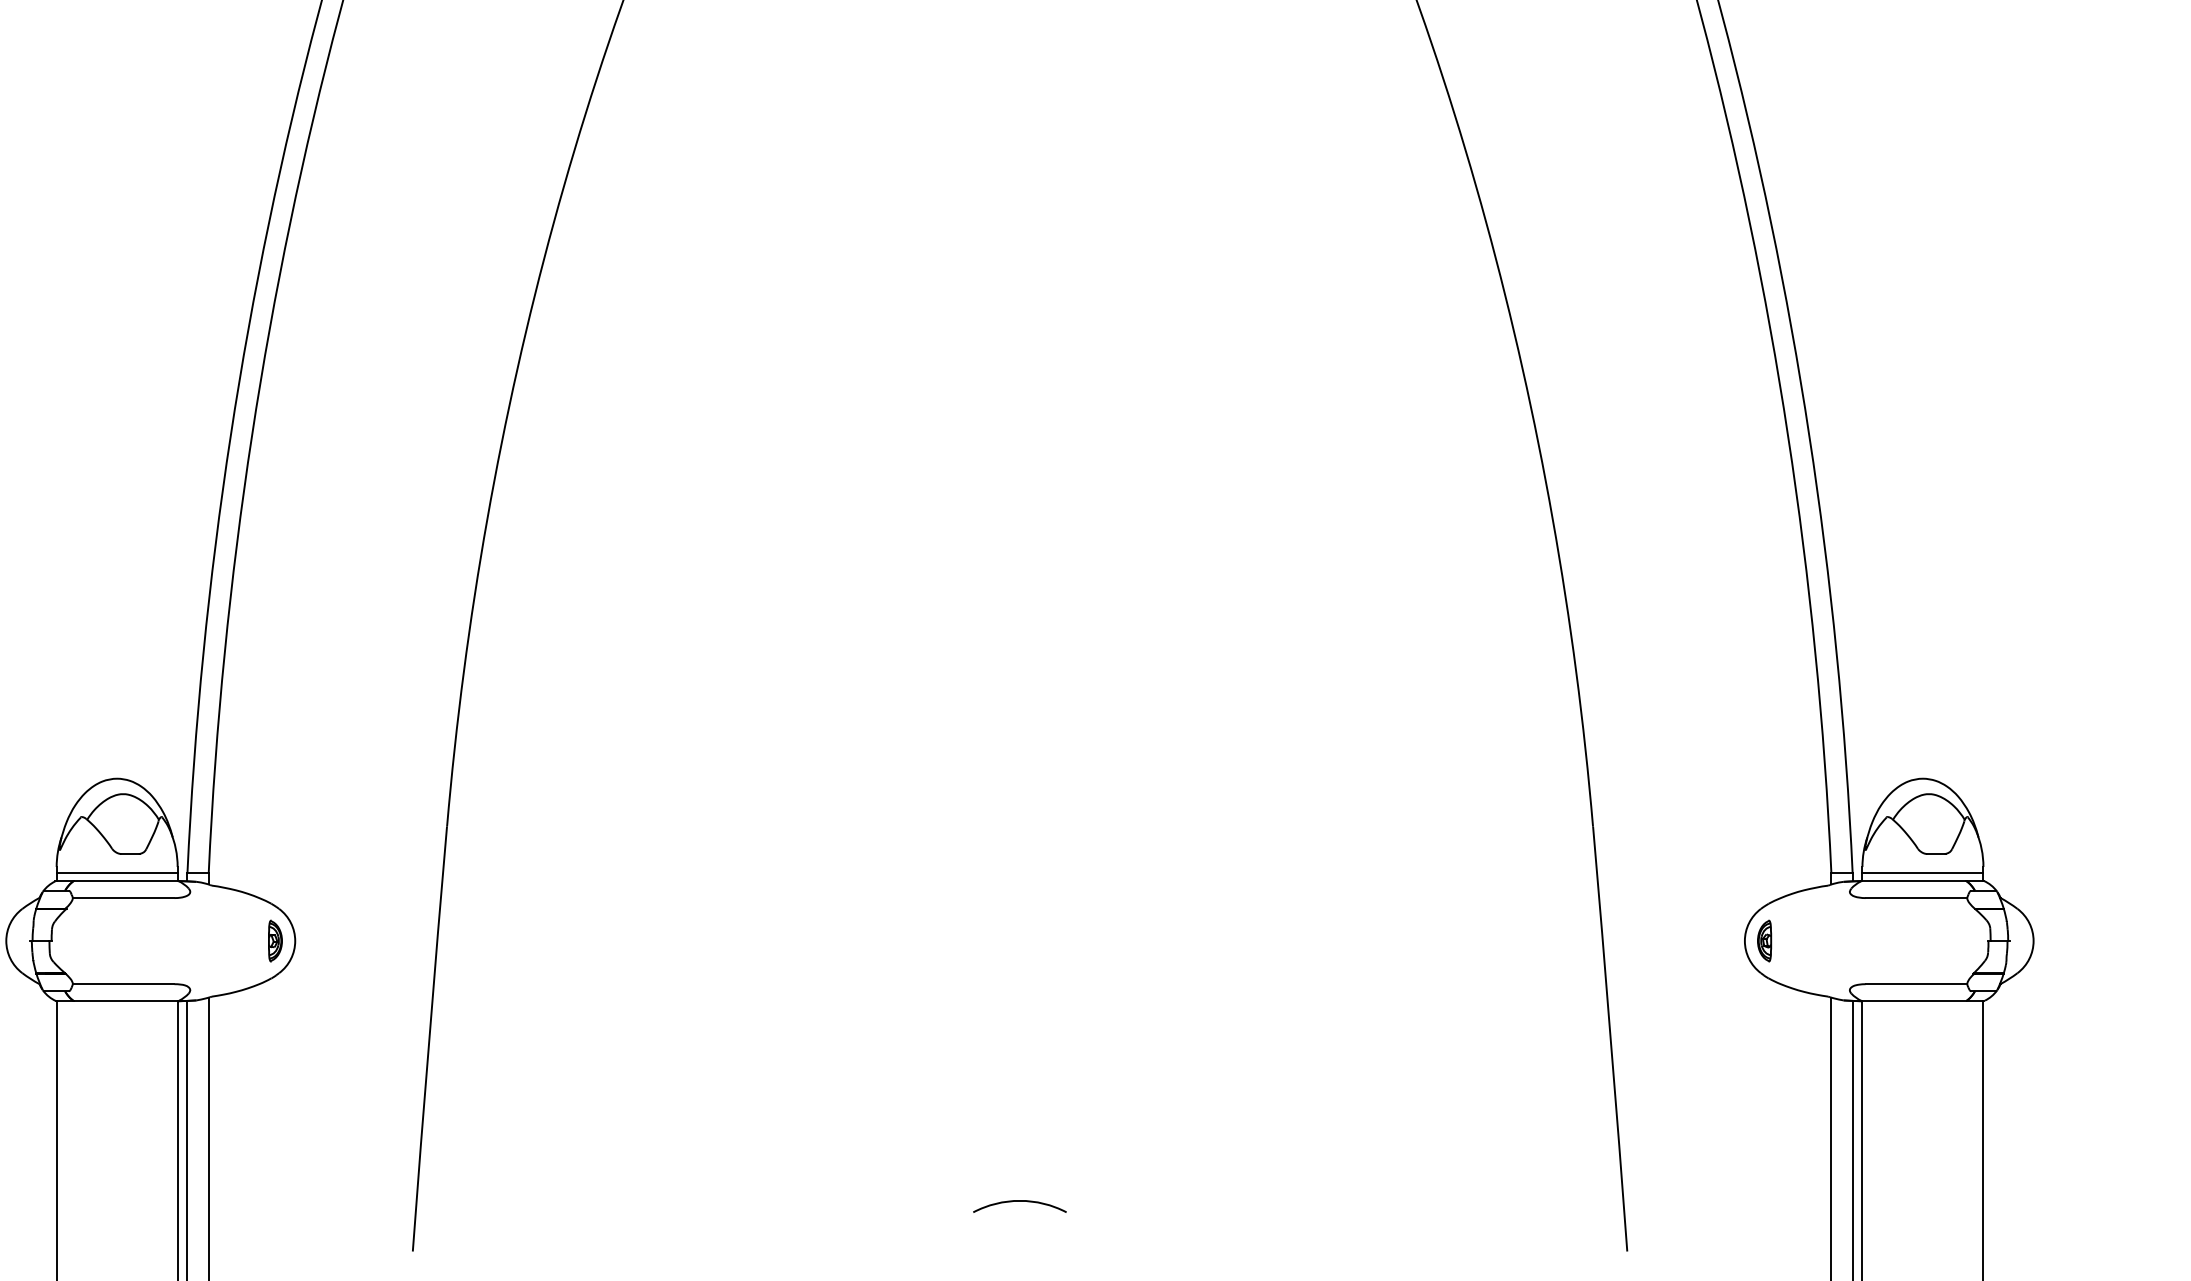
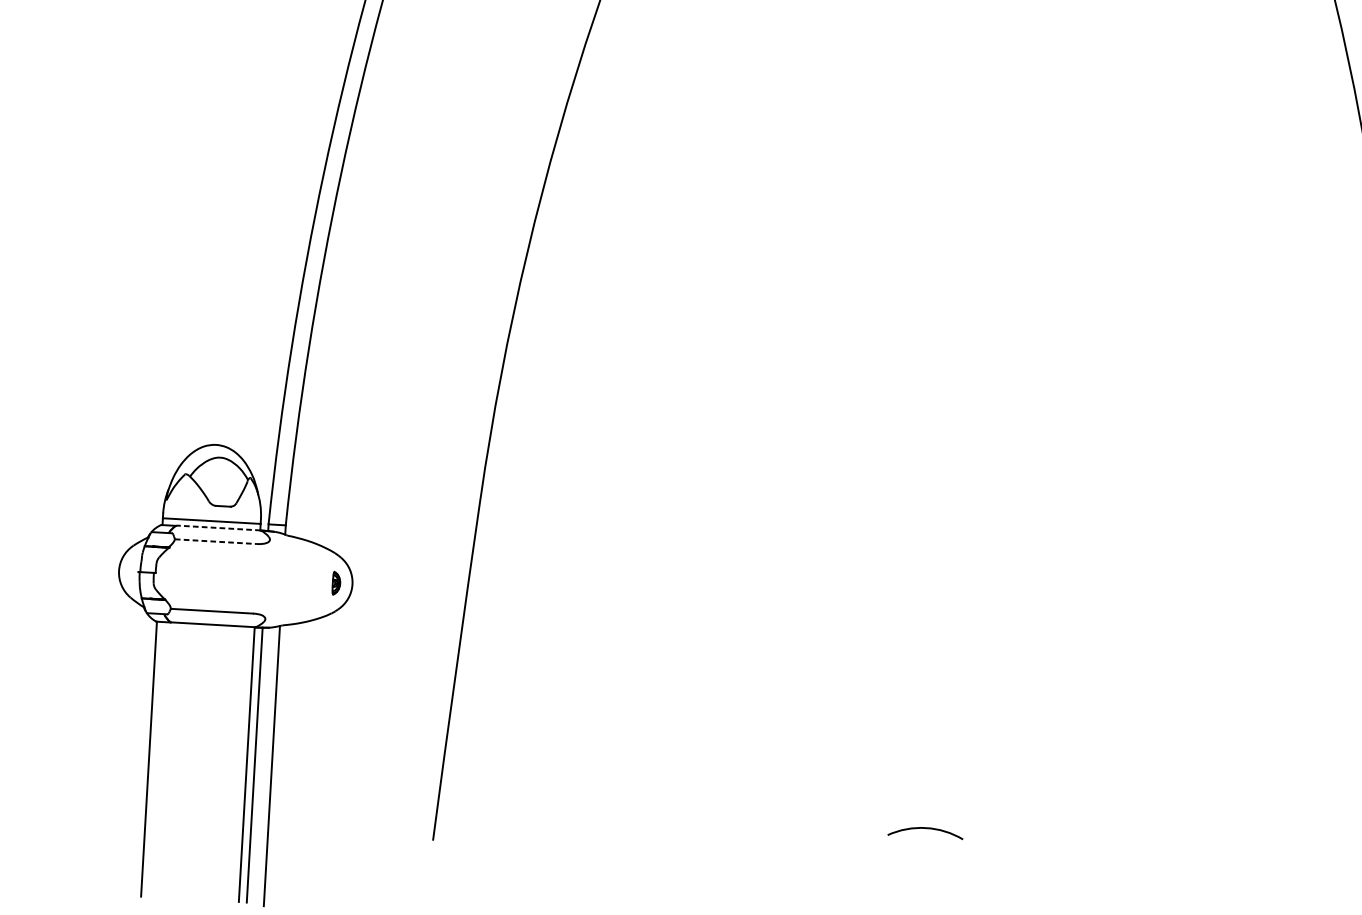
line: (125, 881) -> (218, 528), solid -> dashed
line: (123, 898) -> (215, 541), solid -> dashed
part: (275, 940) -> (336, 582), size x0.7

